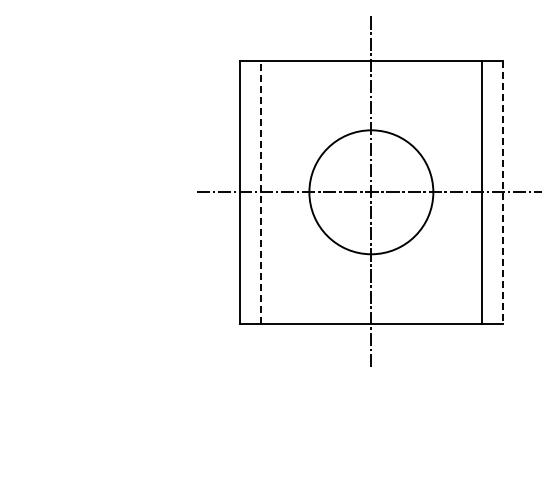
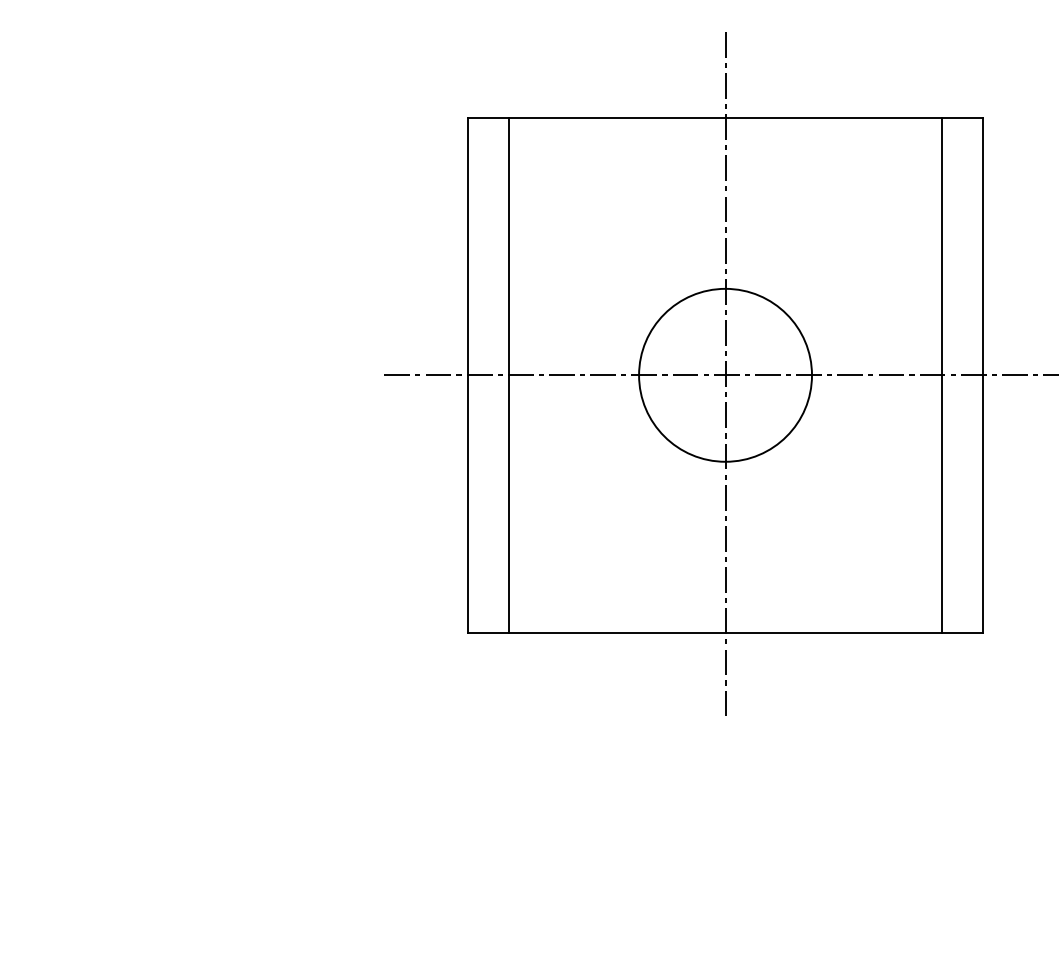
line: (260, 192) -> (508, 375), dashed -> solid
circle: (371, 192) -> (725, 375), size x0.71
line: (503, 192) -> (983, 375), dashed -> solid

